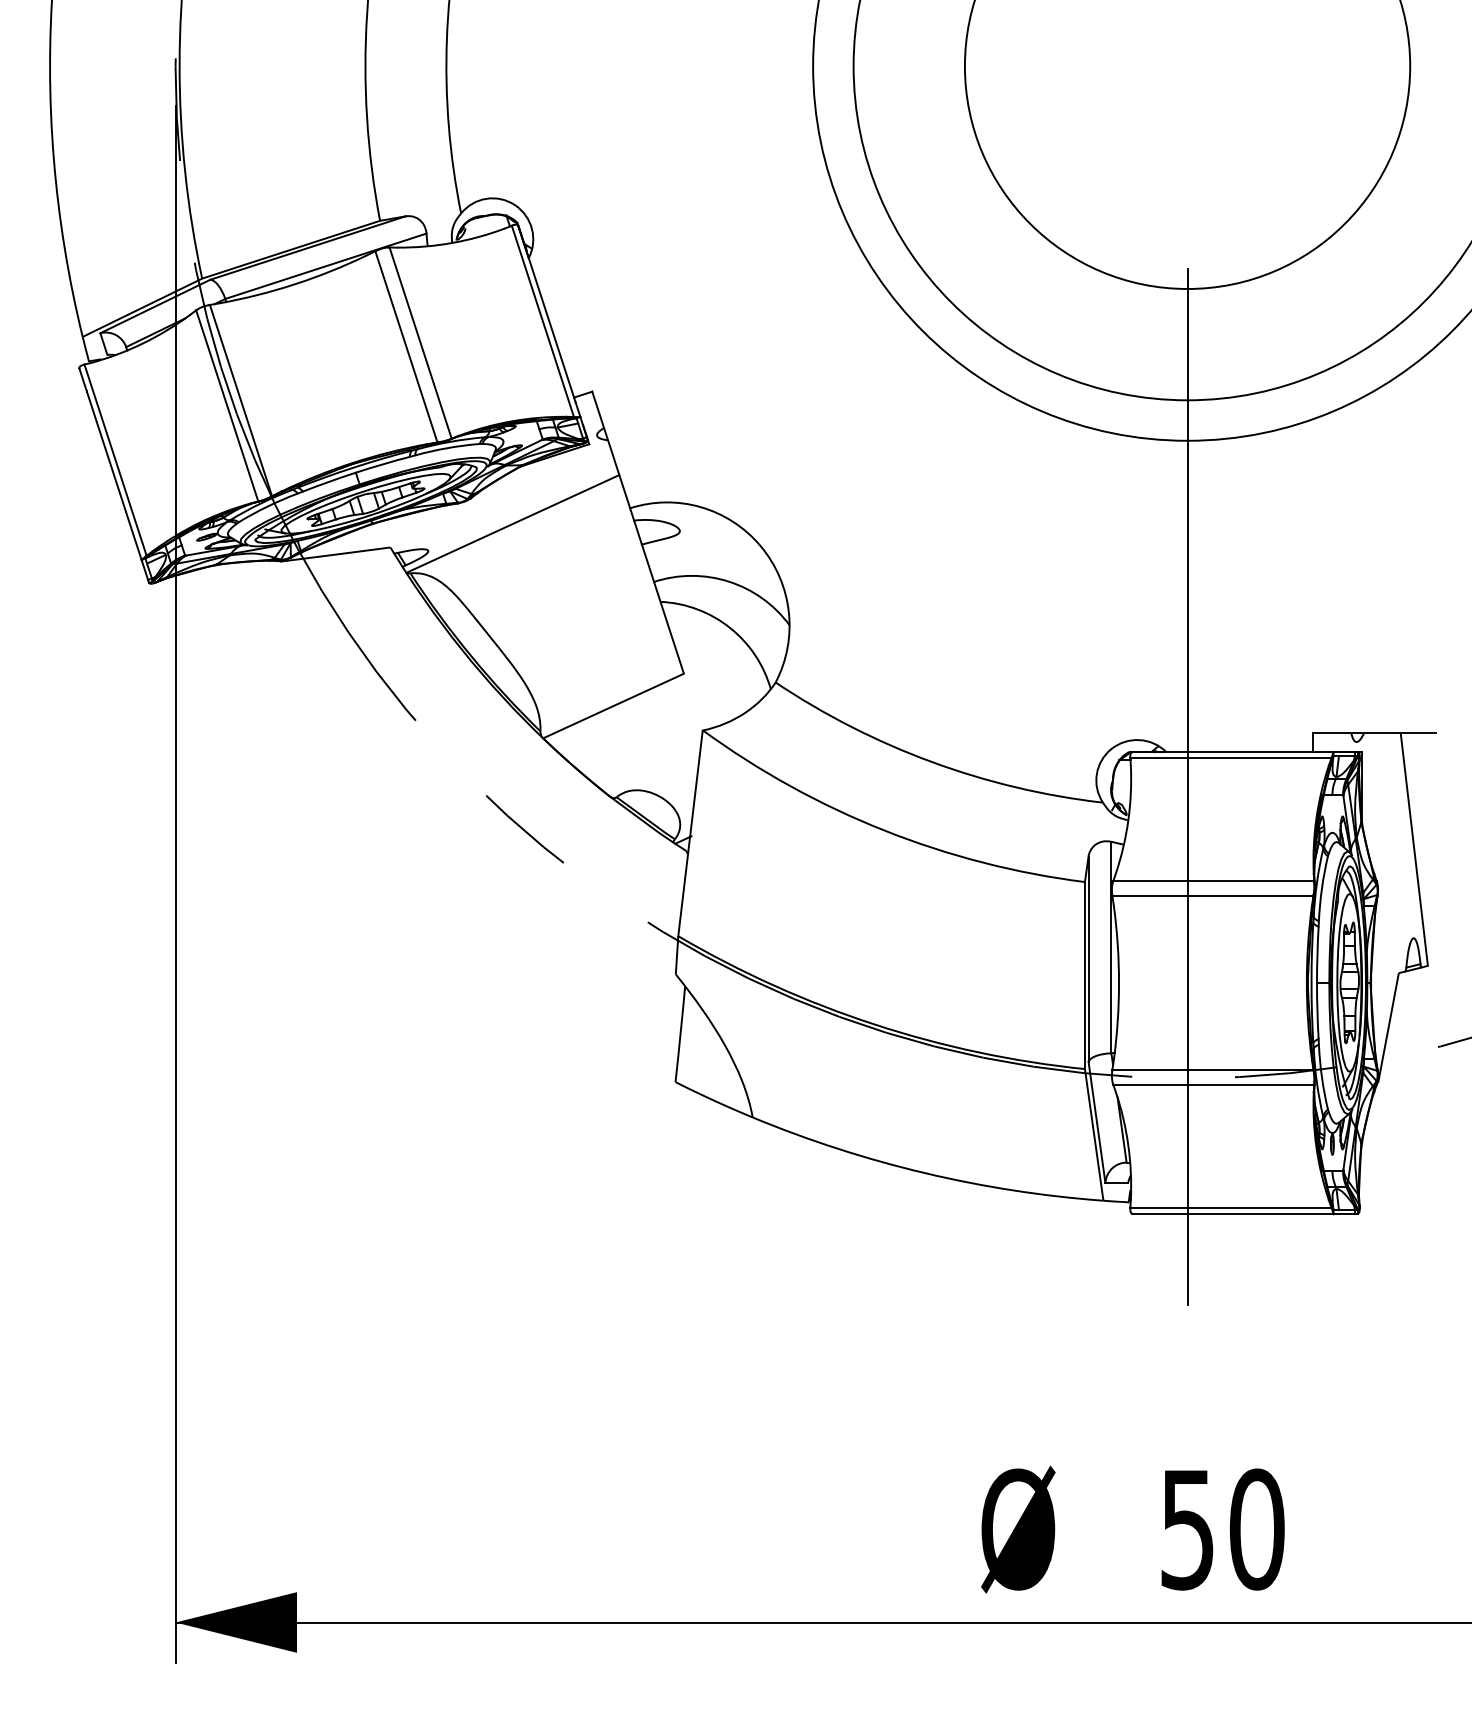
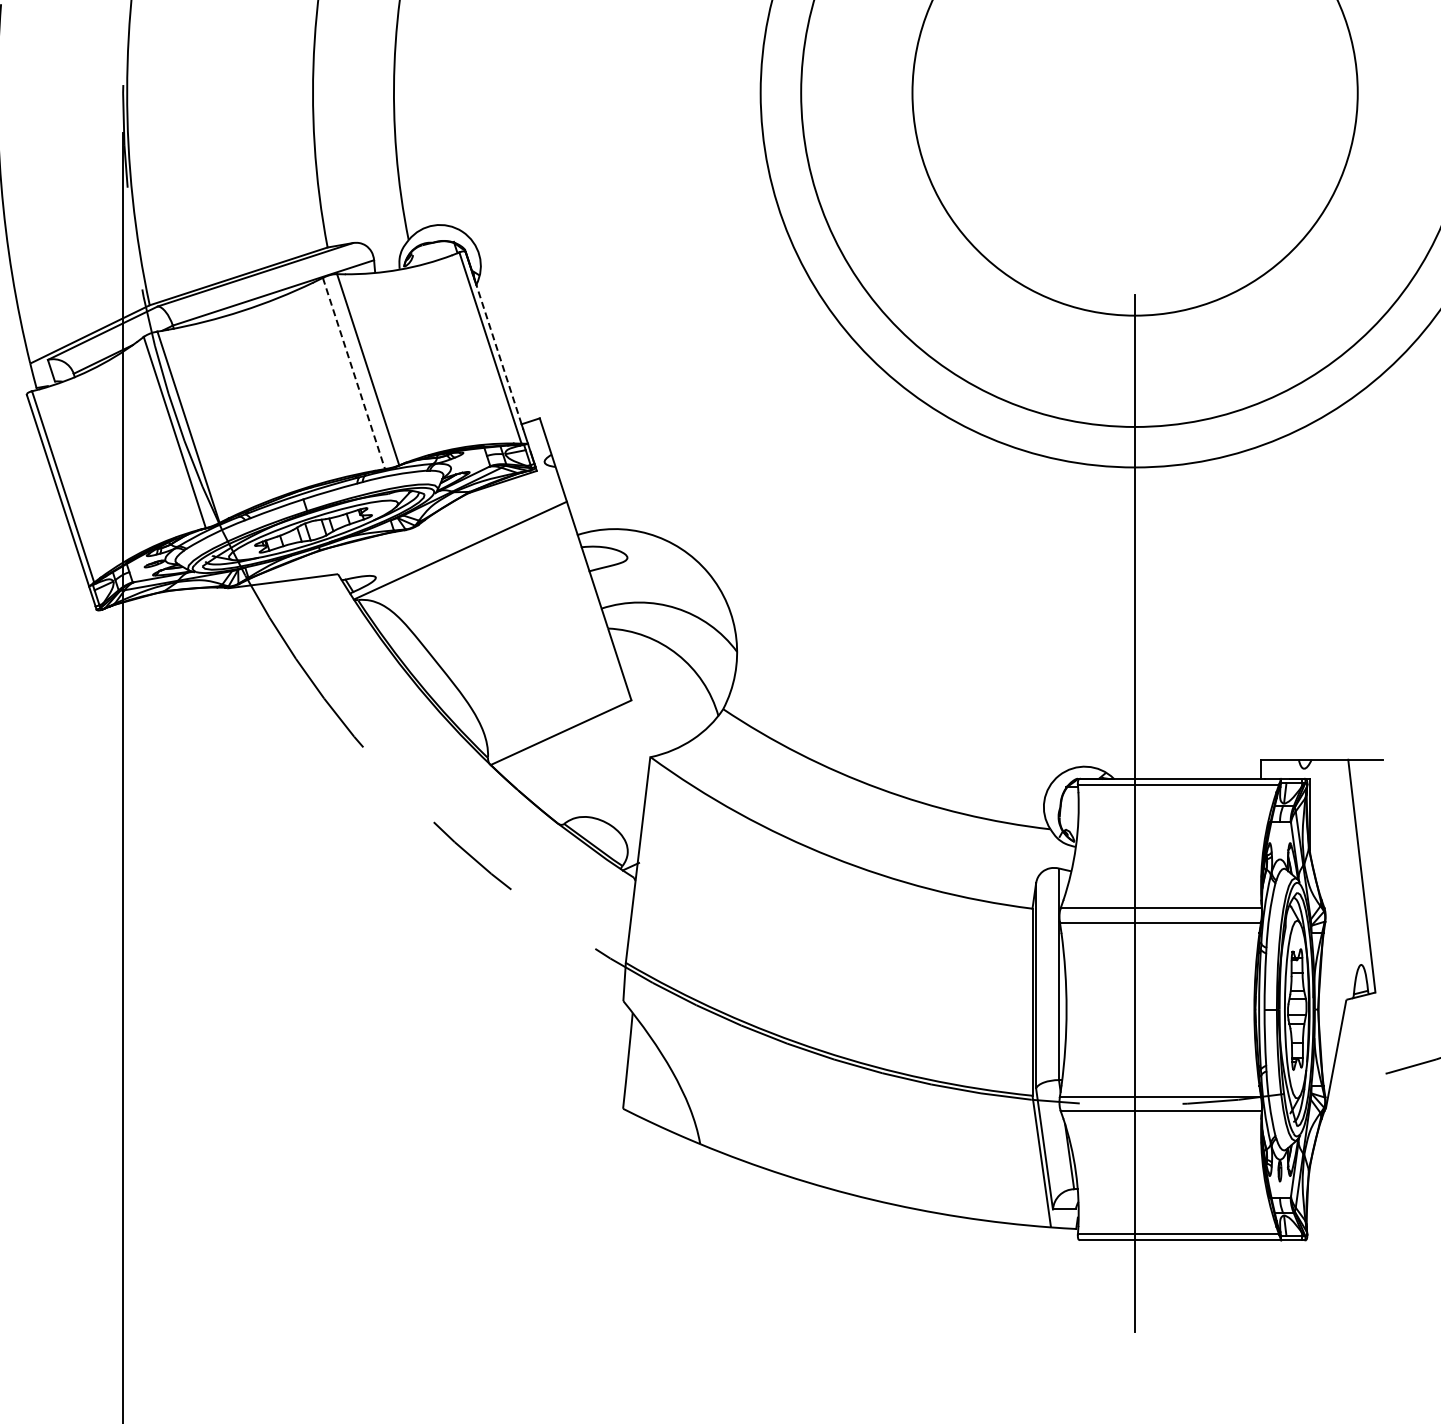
line: (551, 327) -> (499, 354), solid -> dashed
line: (406, 346) -> (354, 373), solid -> dashed

